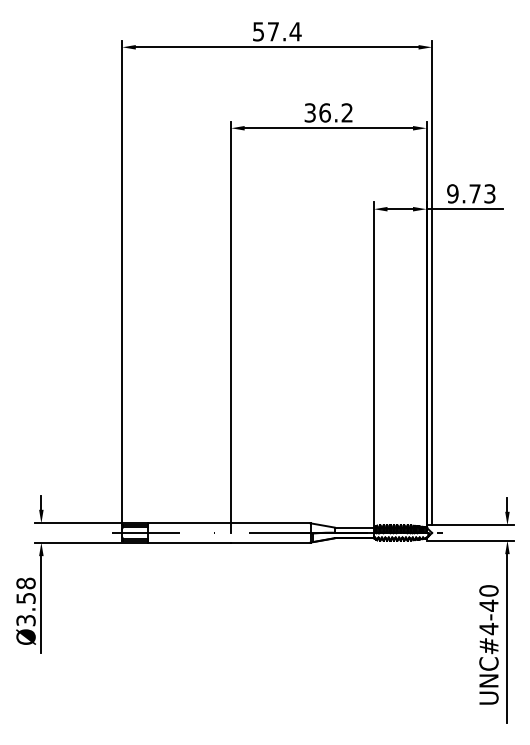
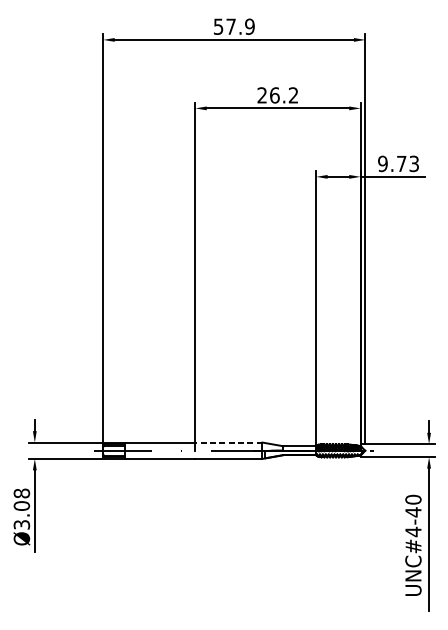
text: (295, 31) -> (249, 26), 57.4 -> 57.9
text: (309, 112) -> (261, 95), 36.2 -> 26.2
line: (270, 523) -> (228, 442), solid -> dashed
text: (25, 598) -> (21, 506), Ø3.58 -> Ø3.08

